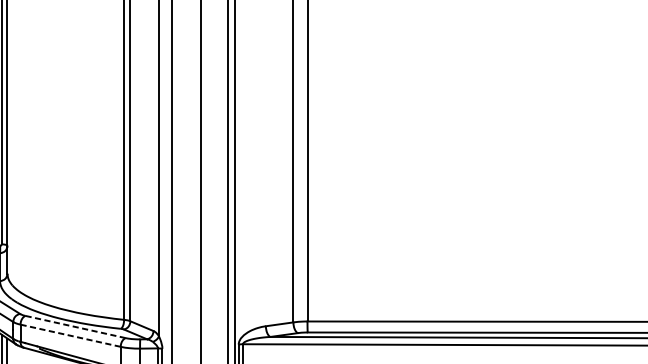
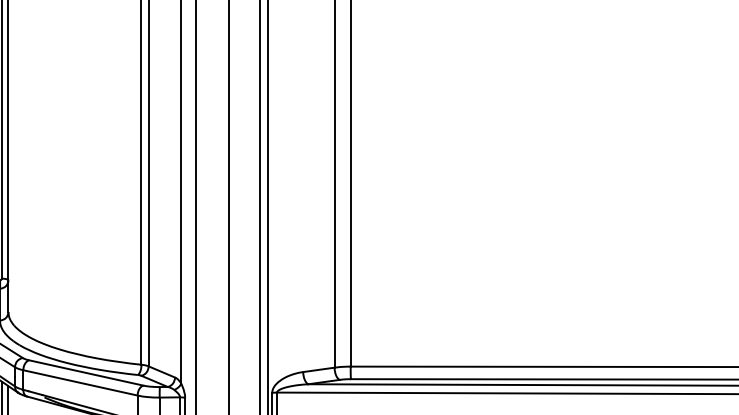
line: (75, 326) -> (86, 372), dashed -> solid
line: (70, 335) -> (80, 382), dashed -> solid

